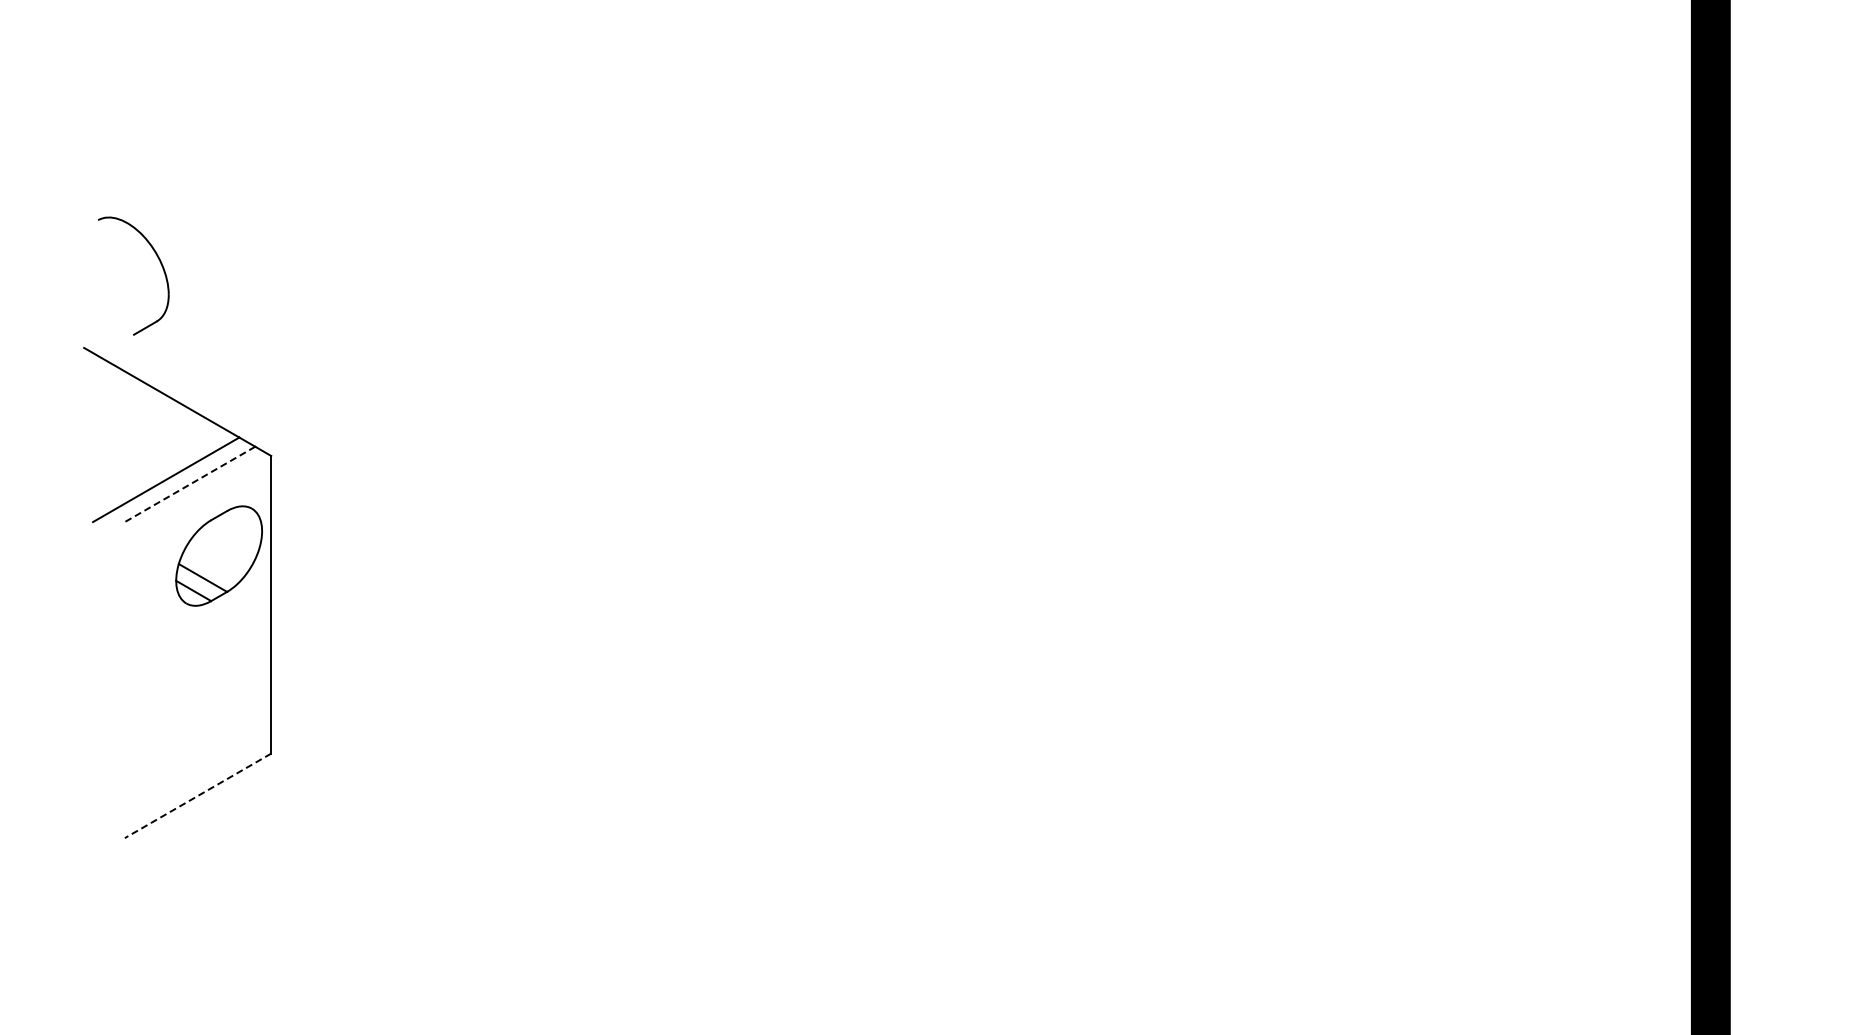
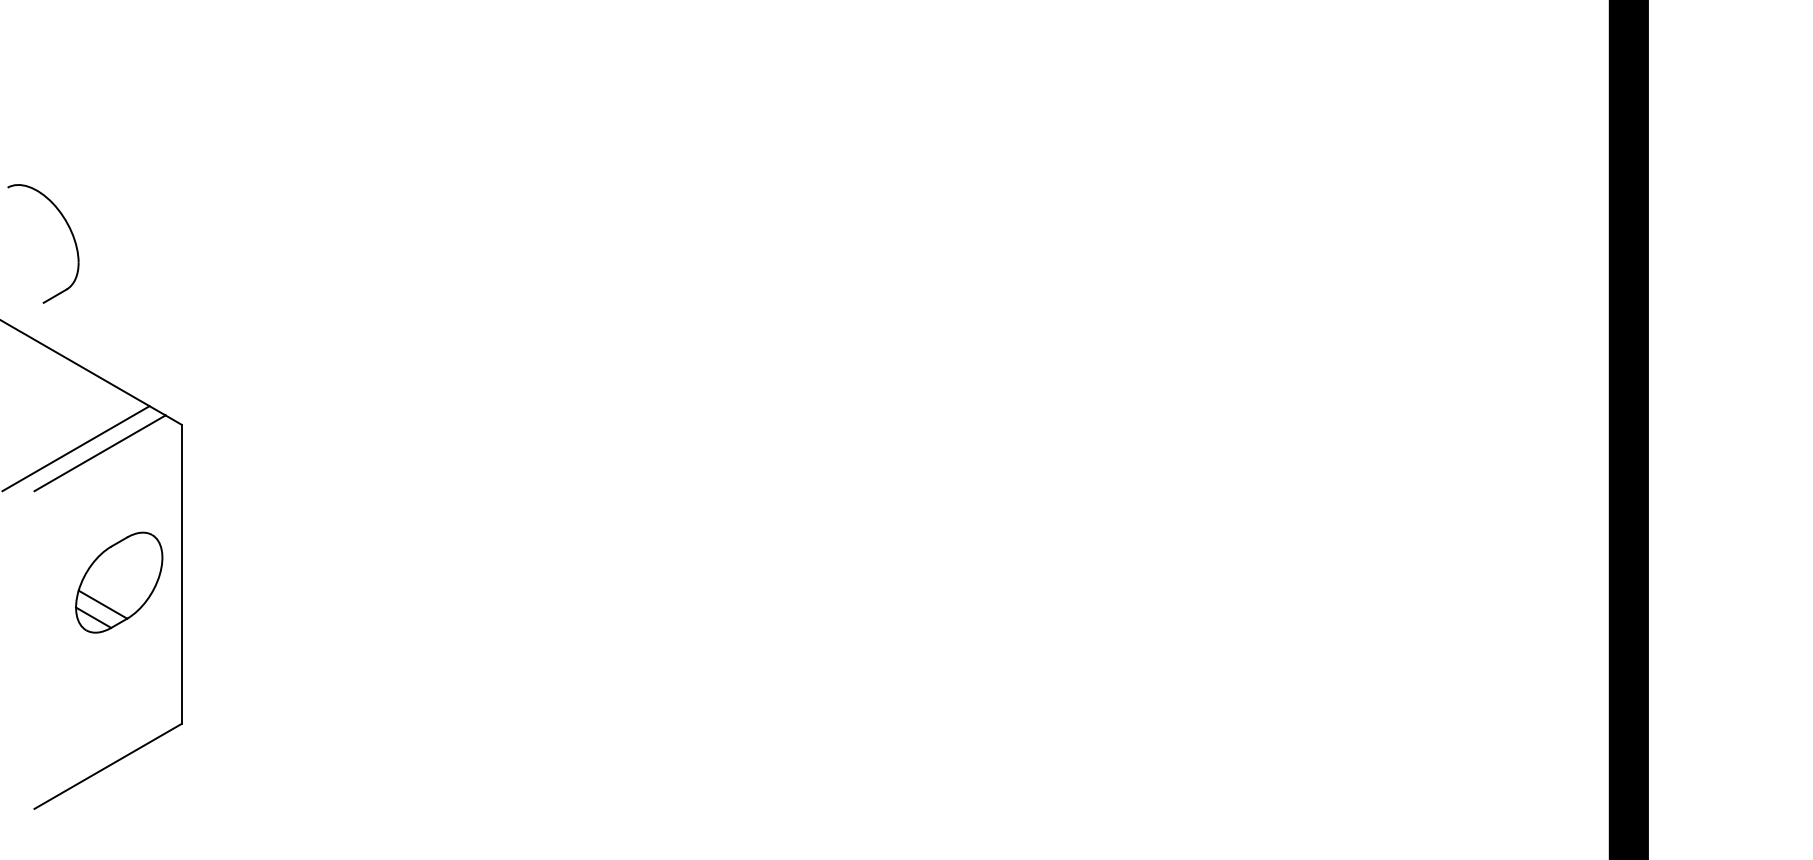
line: (189, 484) -> (99, 453), dashed -> solid
part: (218, 555) -> (118, 582), moved
line: (198, 795) -> (108, 766), dashed -> solid

